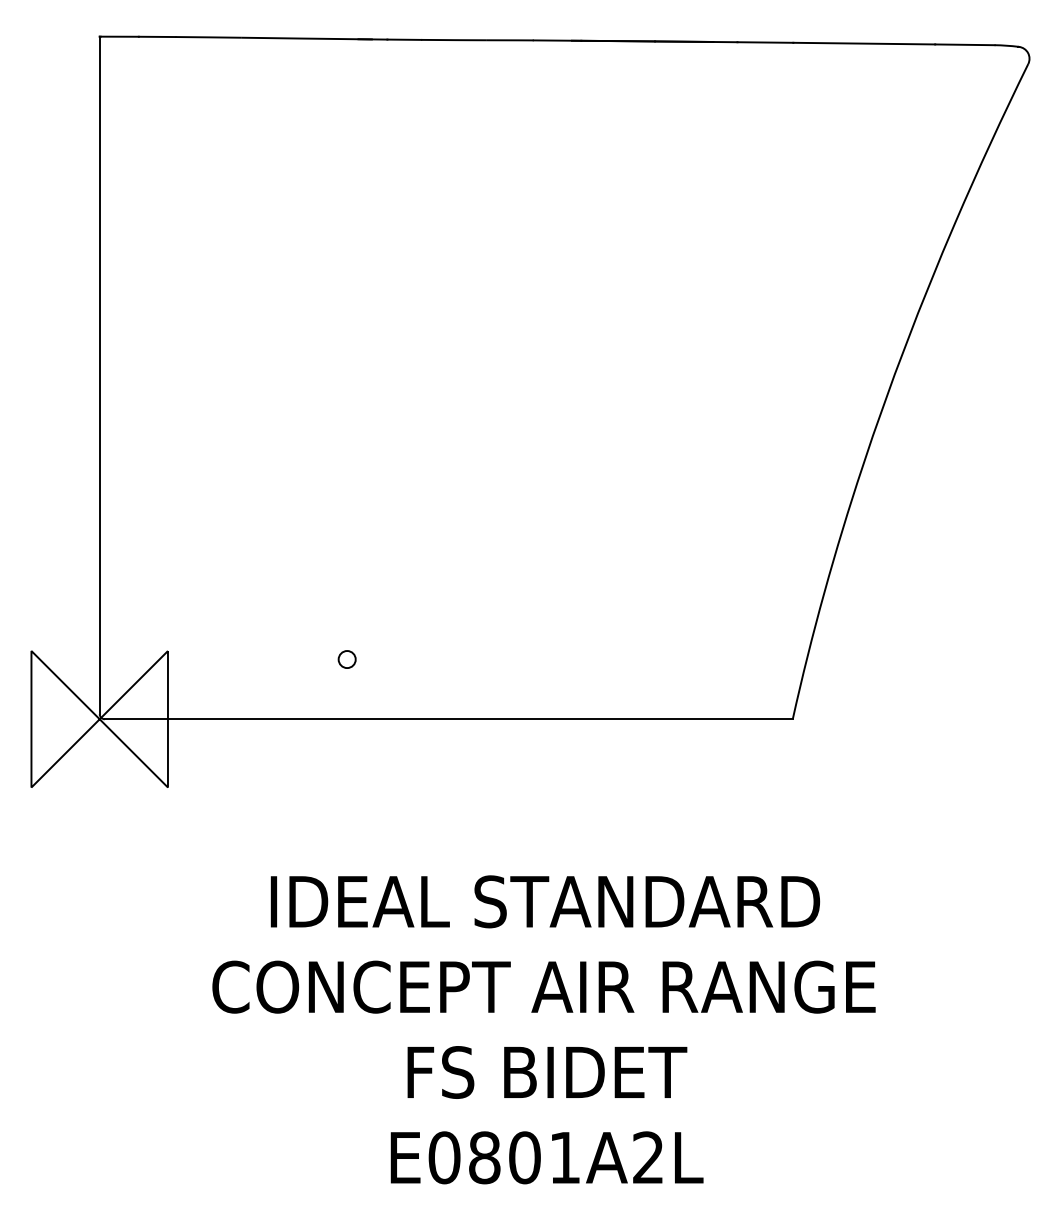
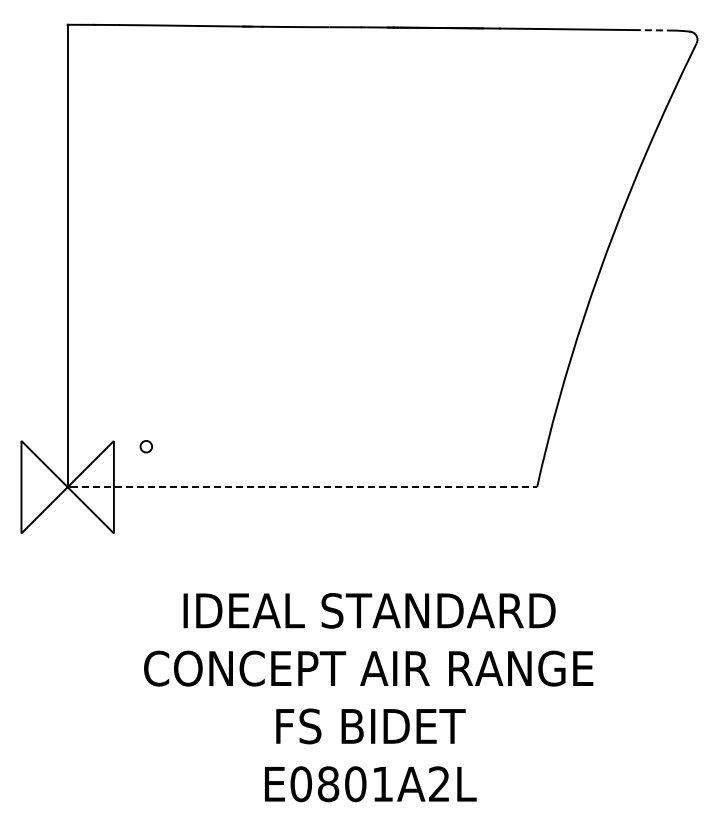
line: (964, 45) -> (653, 30), solid -> dashed
circle: (345, 659) -> (145, 446), moved
line: (449, 719) -> (304, 487), solid -> dashed

